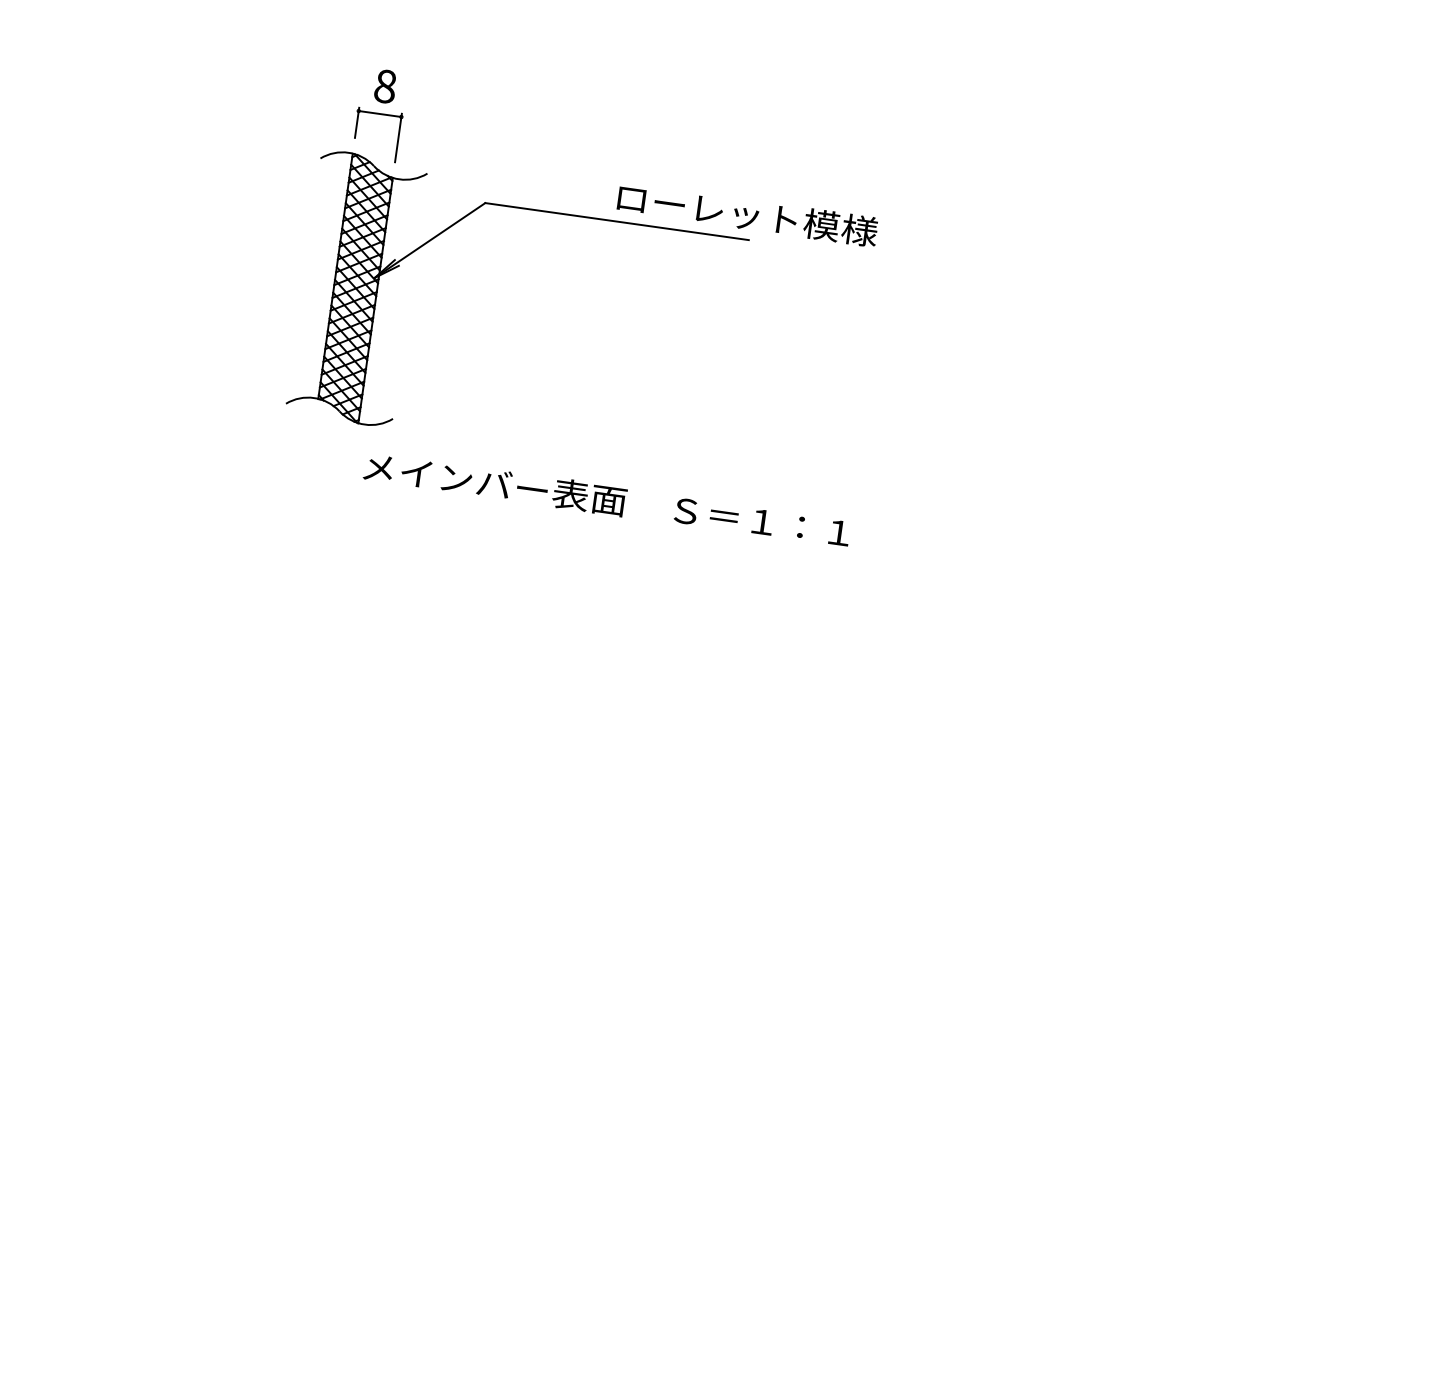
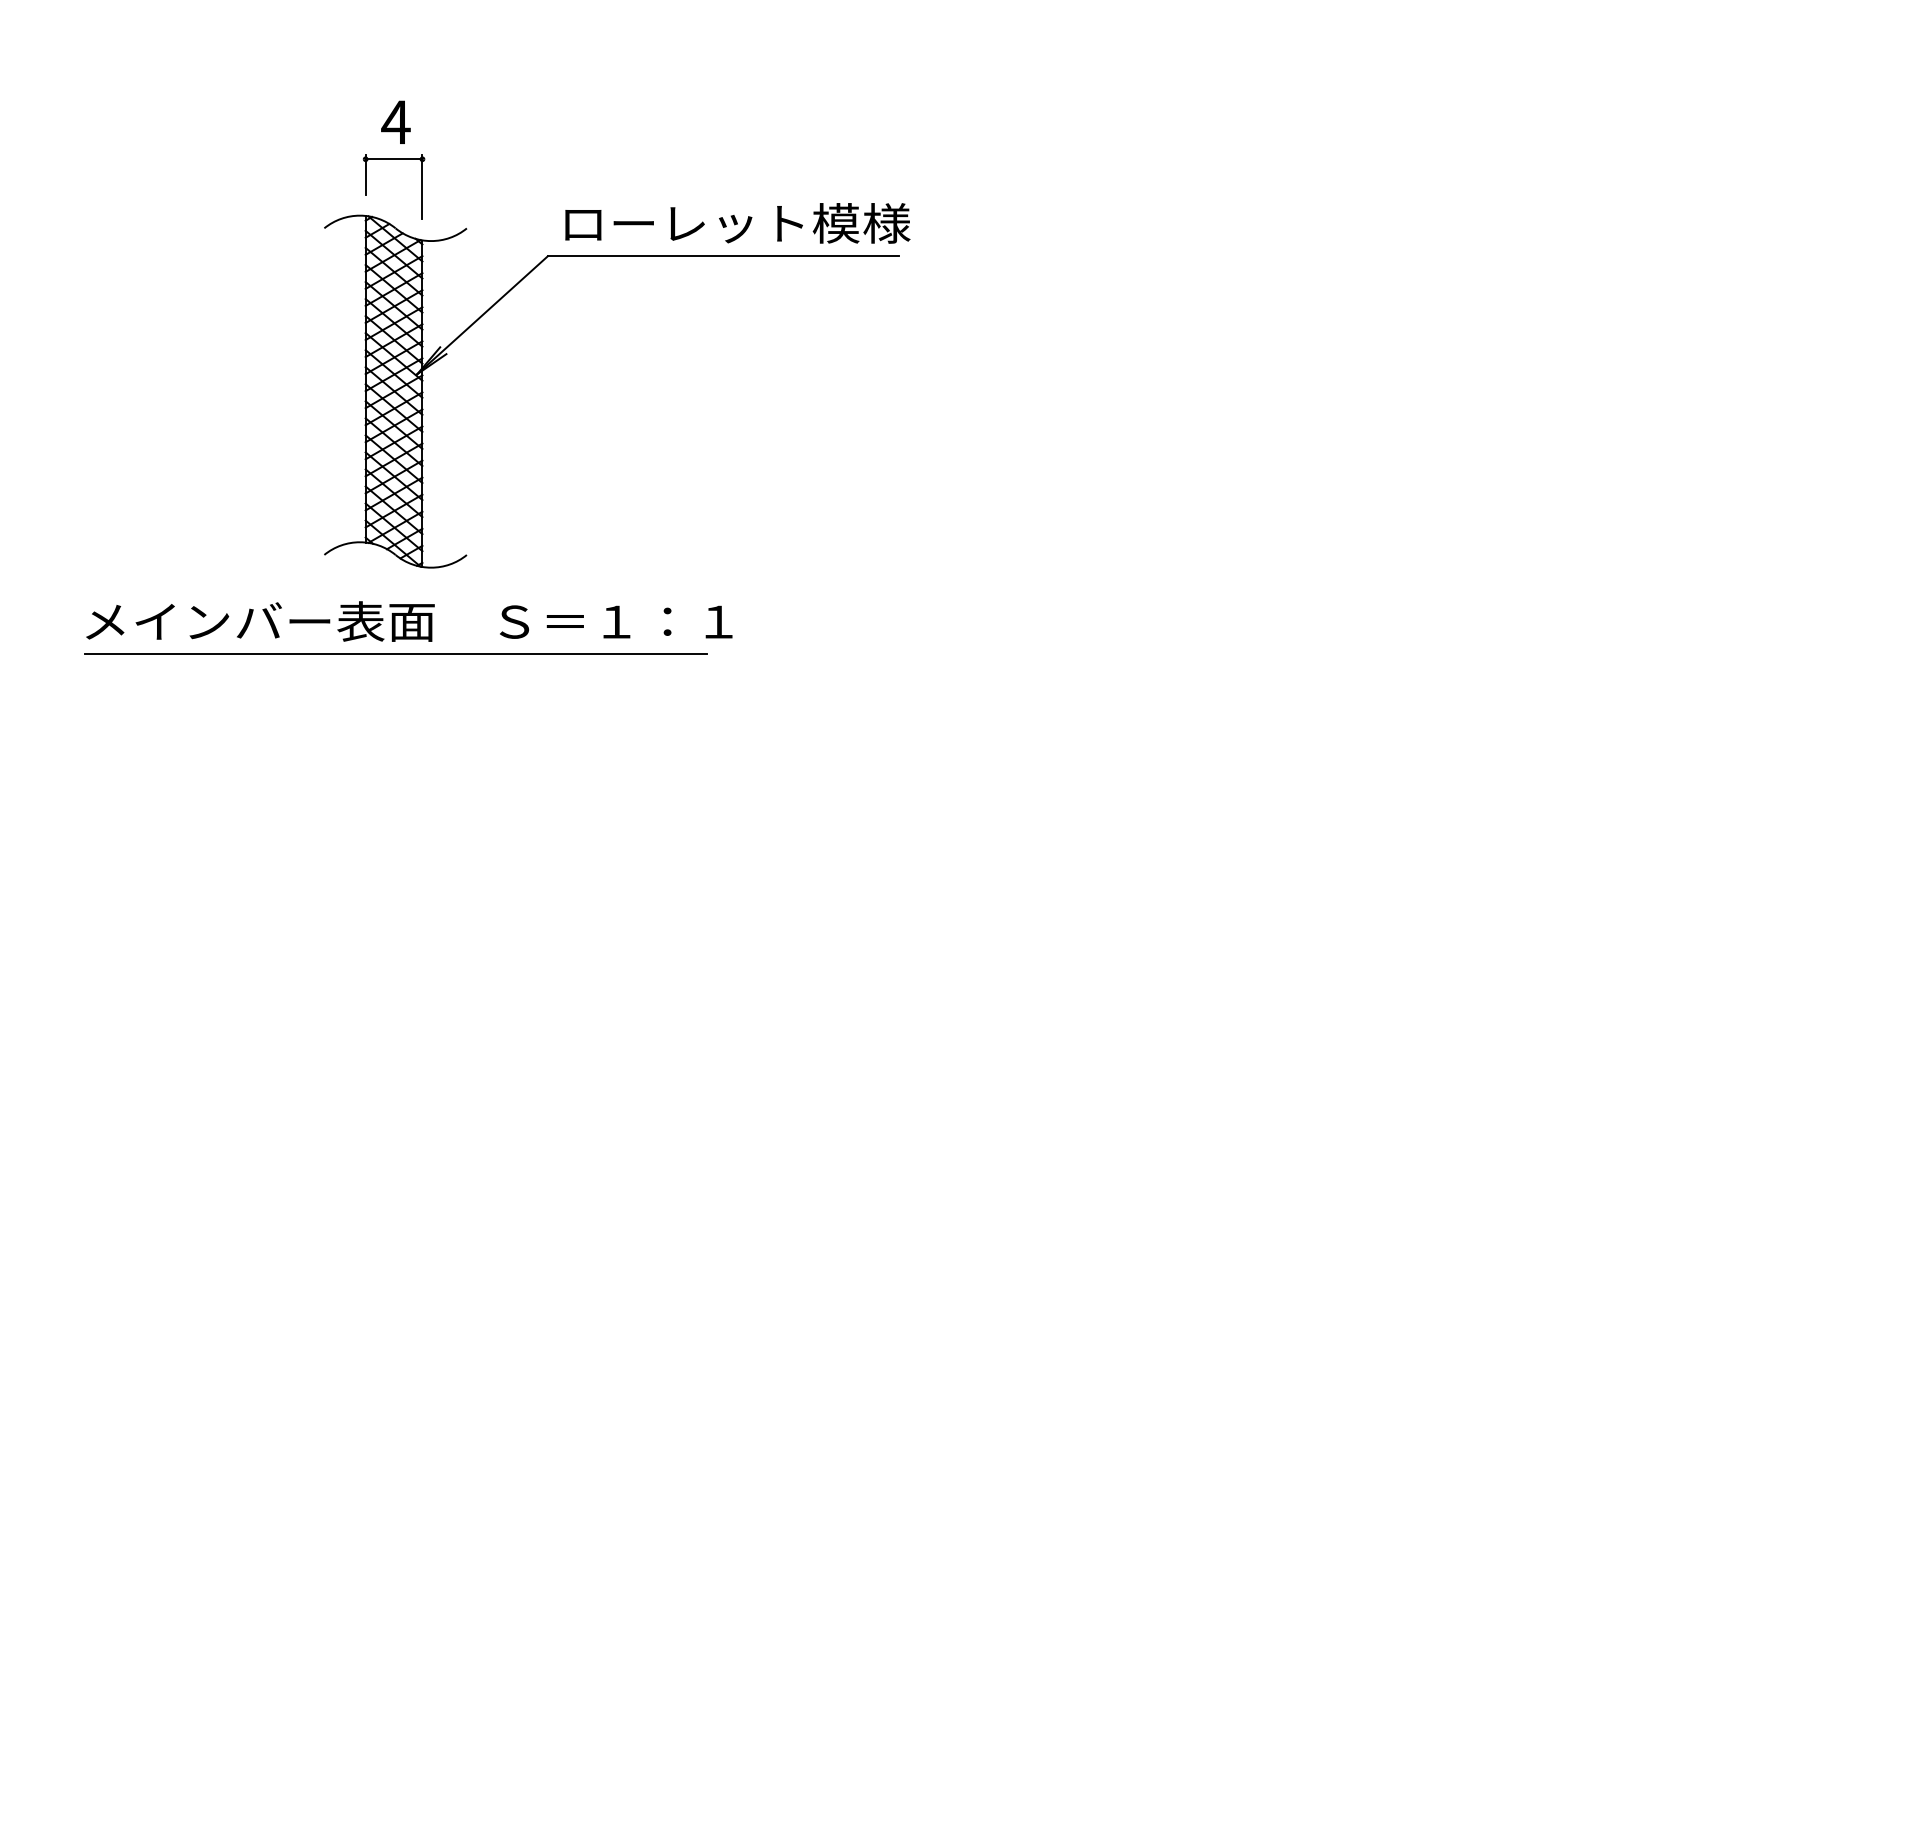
text: (385, 86) -> (395, 122), 8 -> 4
text: (747, 214) -> (737, 223), moved
line: (328, 486) -> (395, 654), added
text: (607, 499) -> (409, 621), moved

